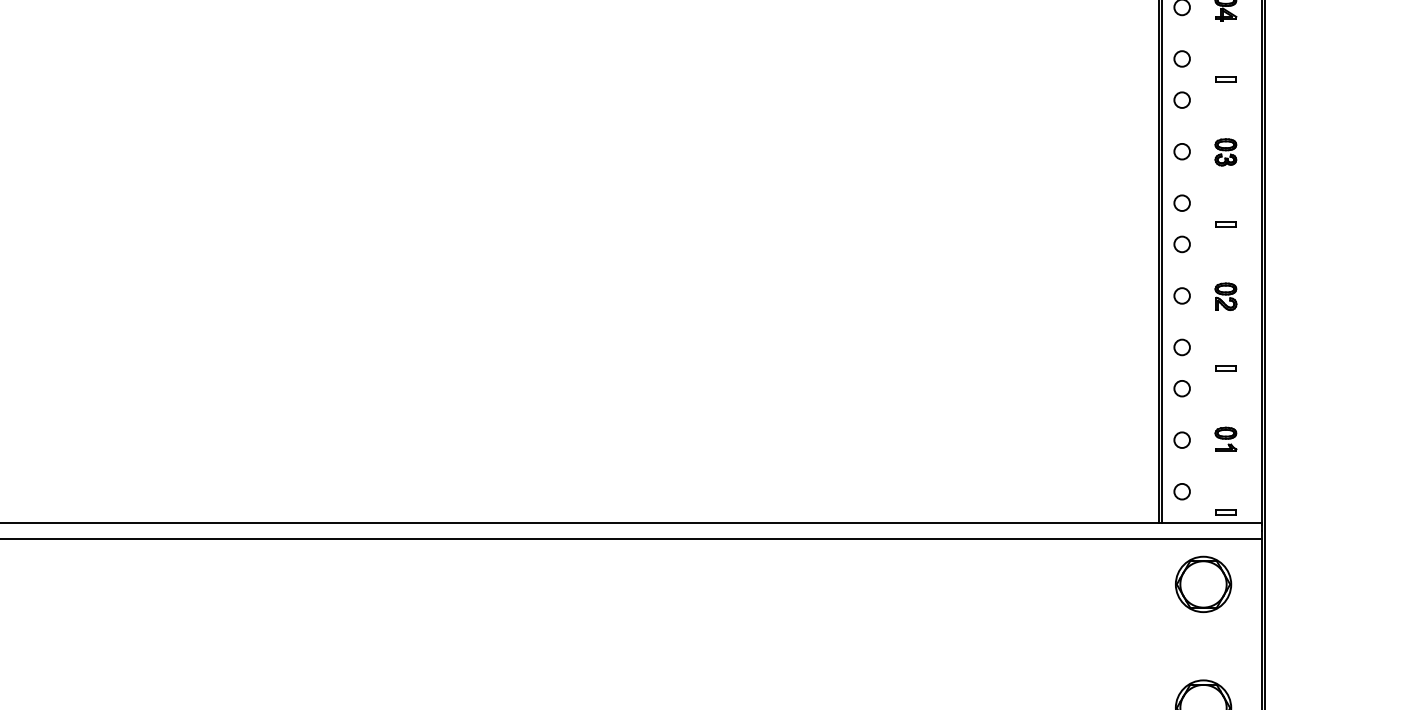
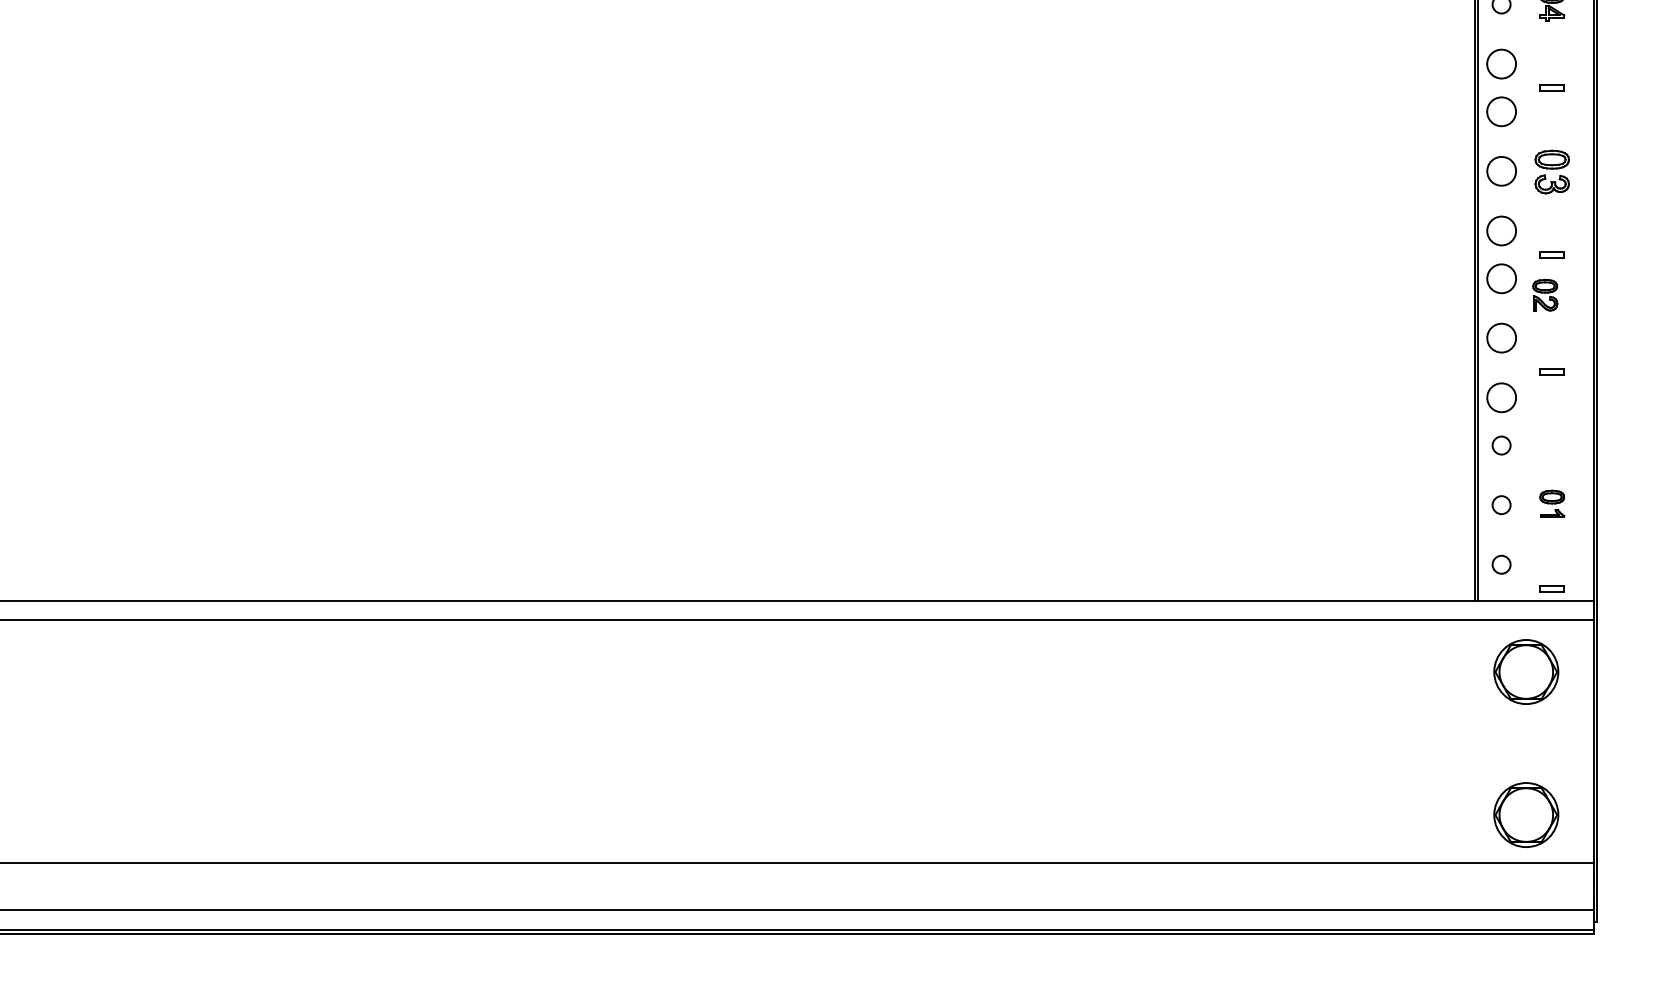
circle: (1182, 59) -> (1501, 64), size x1.6
circle: (1182, 99) -> (1501, 111), size x1.6
circle: (1182, 151) -> (1501, 171), size x1.6
part: (1225, 152) -> (1551, 172), size x1.4
circle: (1182, 202) -> (1501, 230), size x1.6
circle: (1182, 244) -> (1501, 278), size x1.6
circle: (1182, 296) -> (1501, 338), size x1.6
part: (1226, 296) -> (1545, 294), moved
circle: (1182, 347) -> (1501, 397), size x1.6
part: (1225, 367) -> (1551, 371), moved

